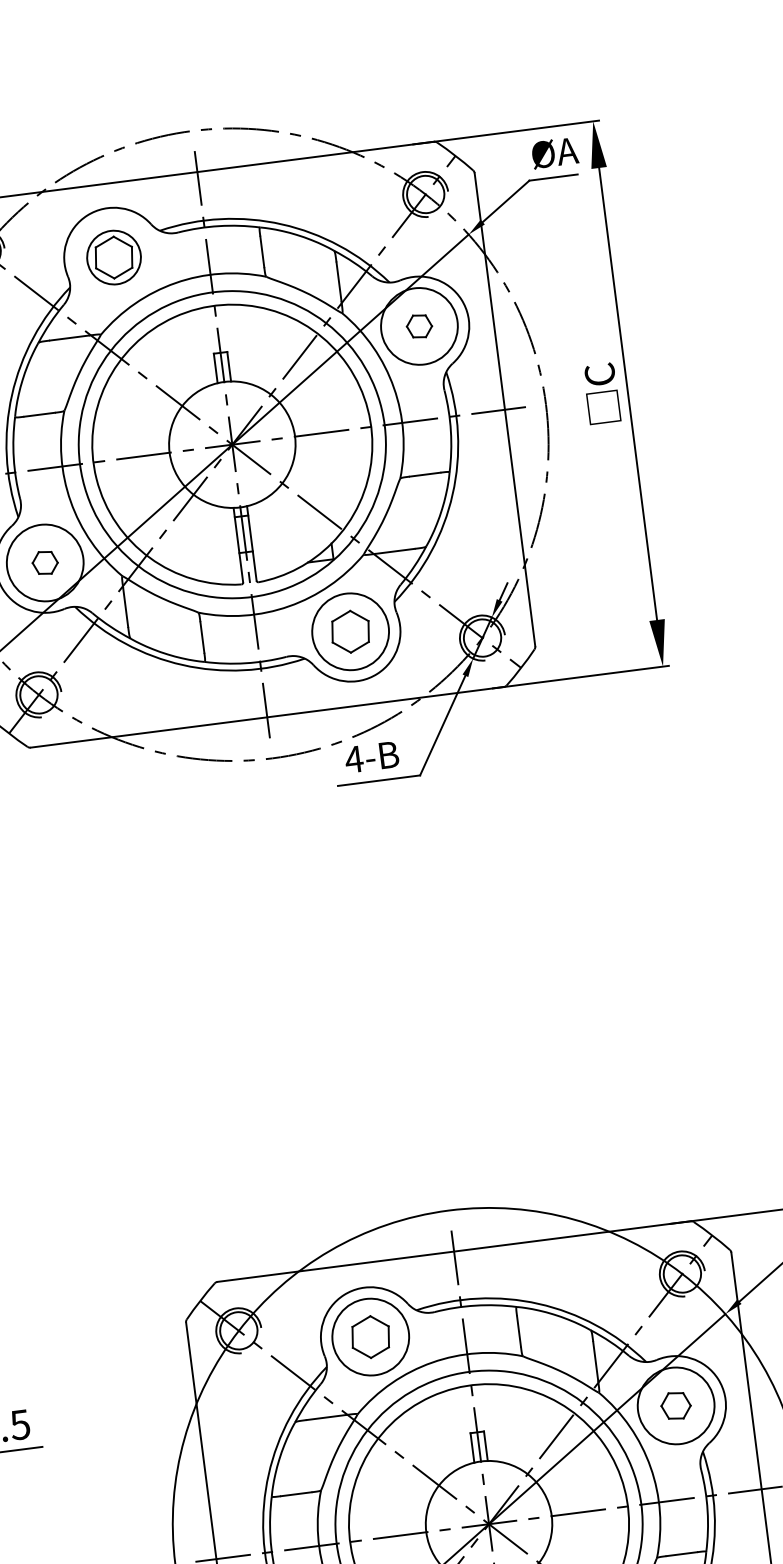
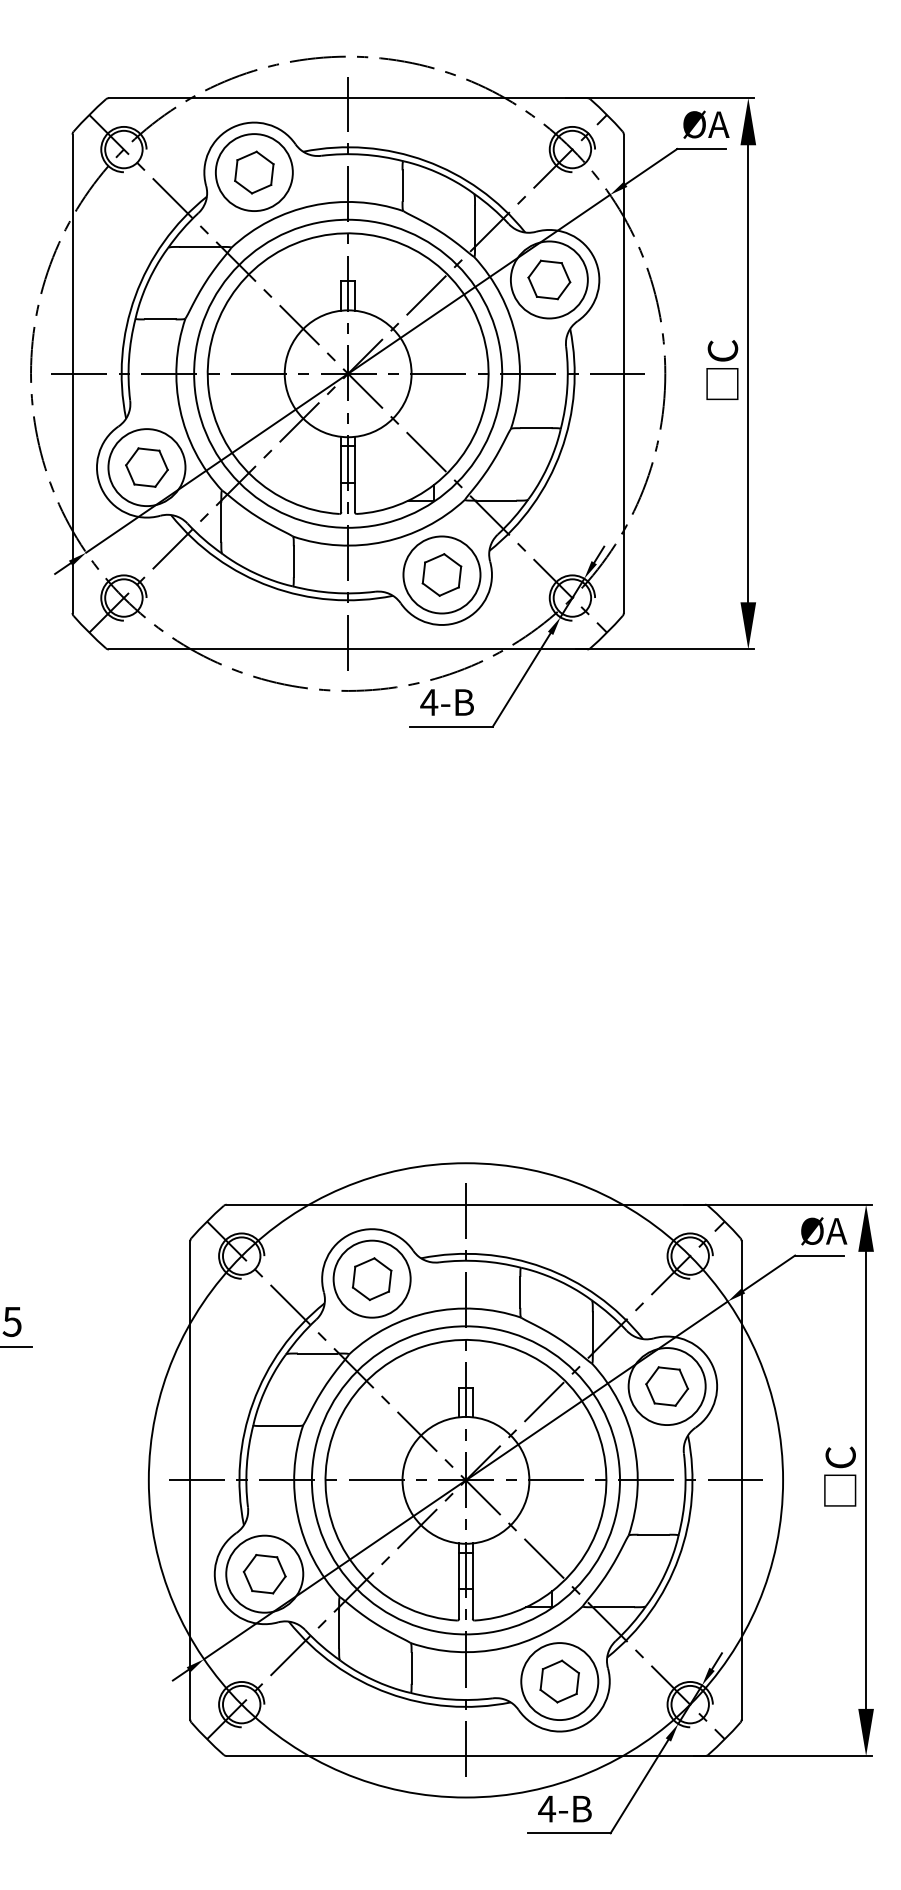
circle: (113, 257) -> (253, 172), size x1.43
part: (419, 325) -> (549, 279), size x1.67
part: (44, 562) -> (146, 467), size x1.67
part: (675, 1405) -> (666, 1386), size x1.43

